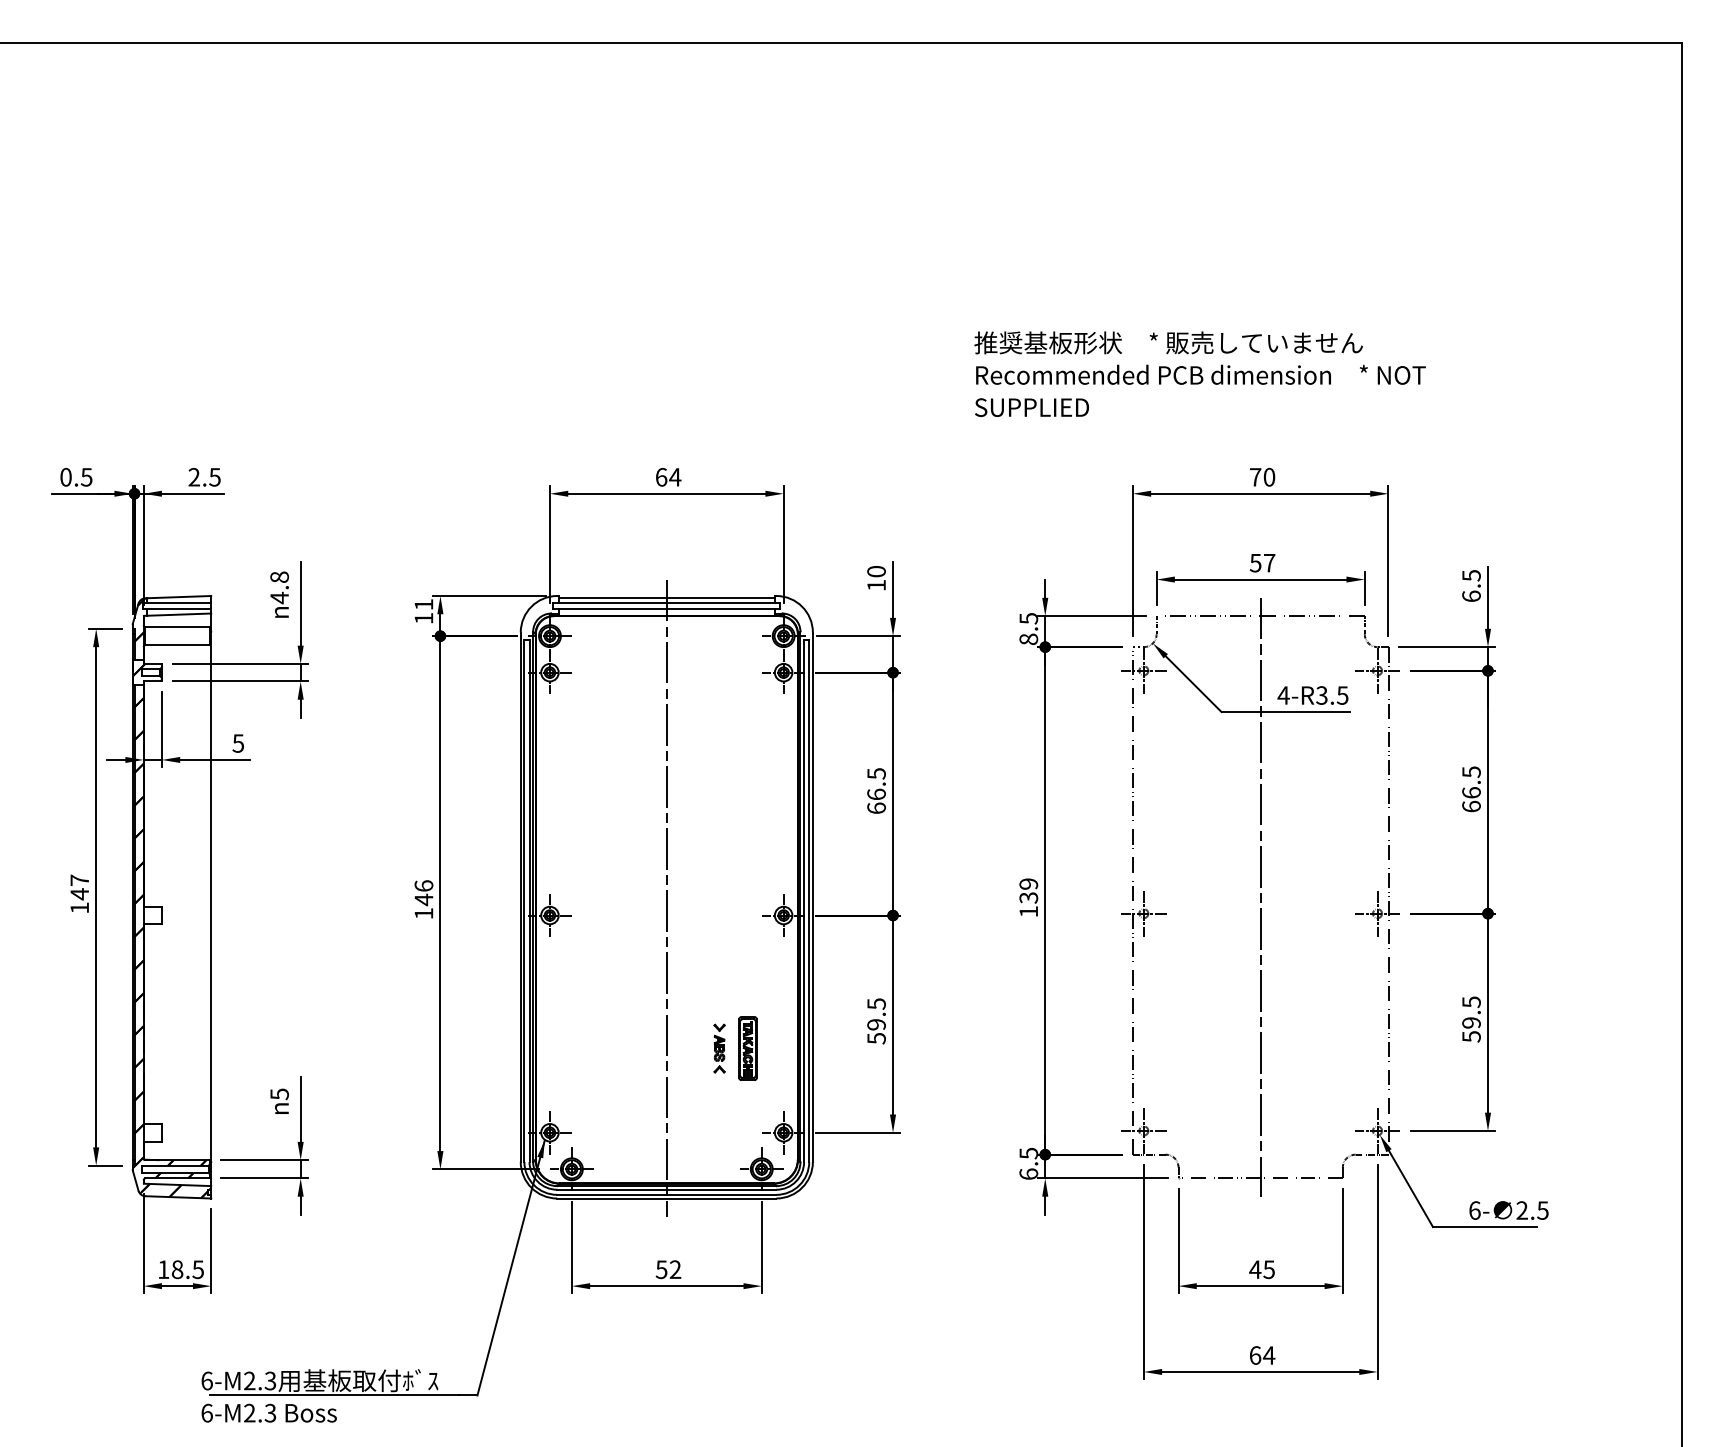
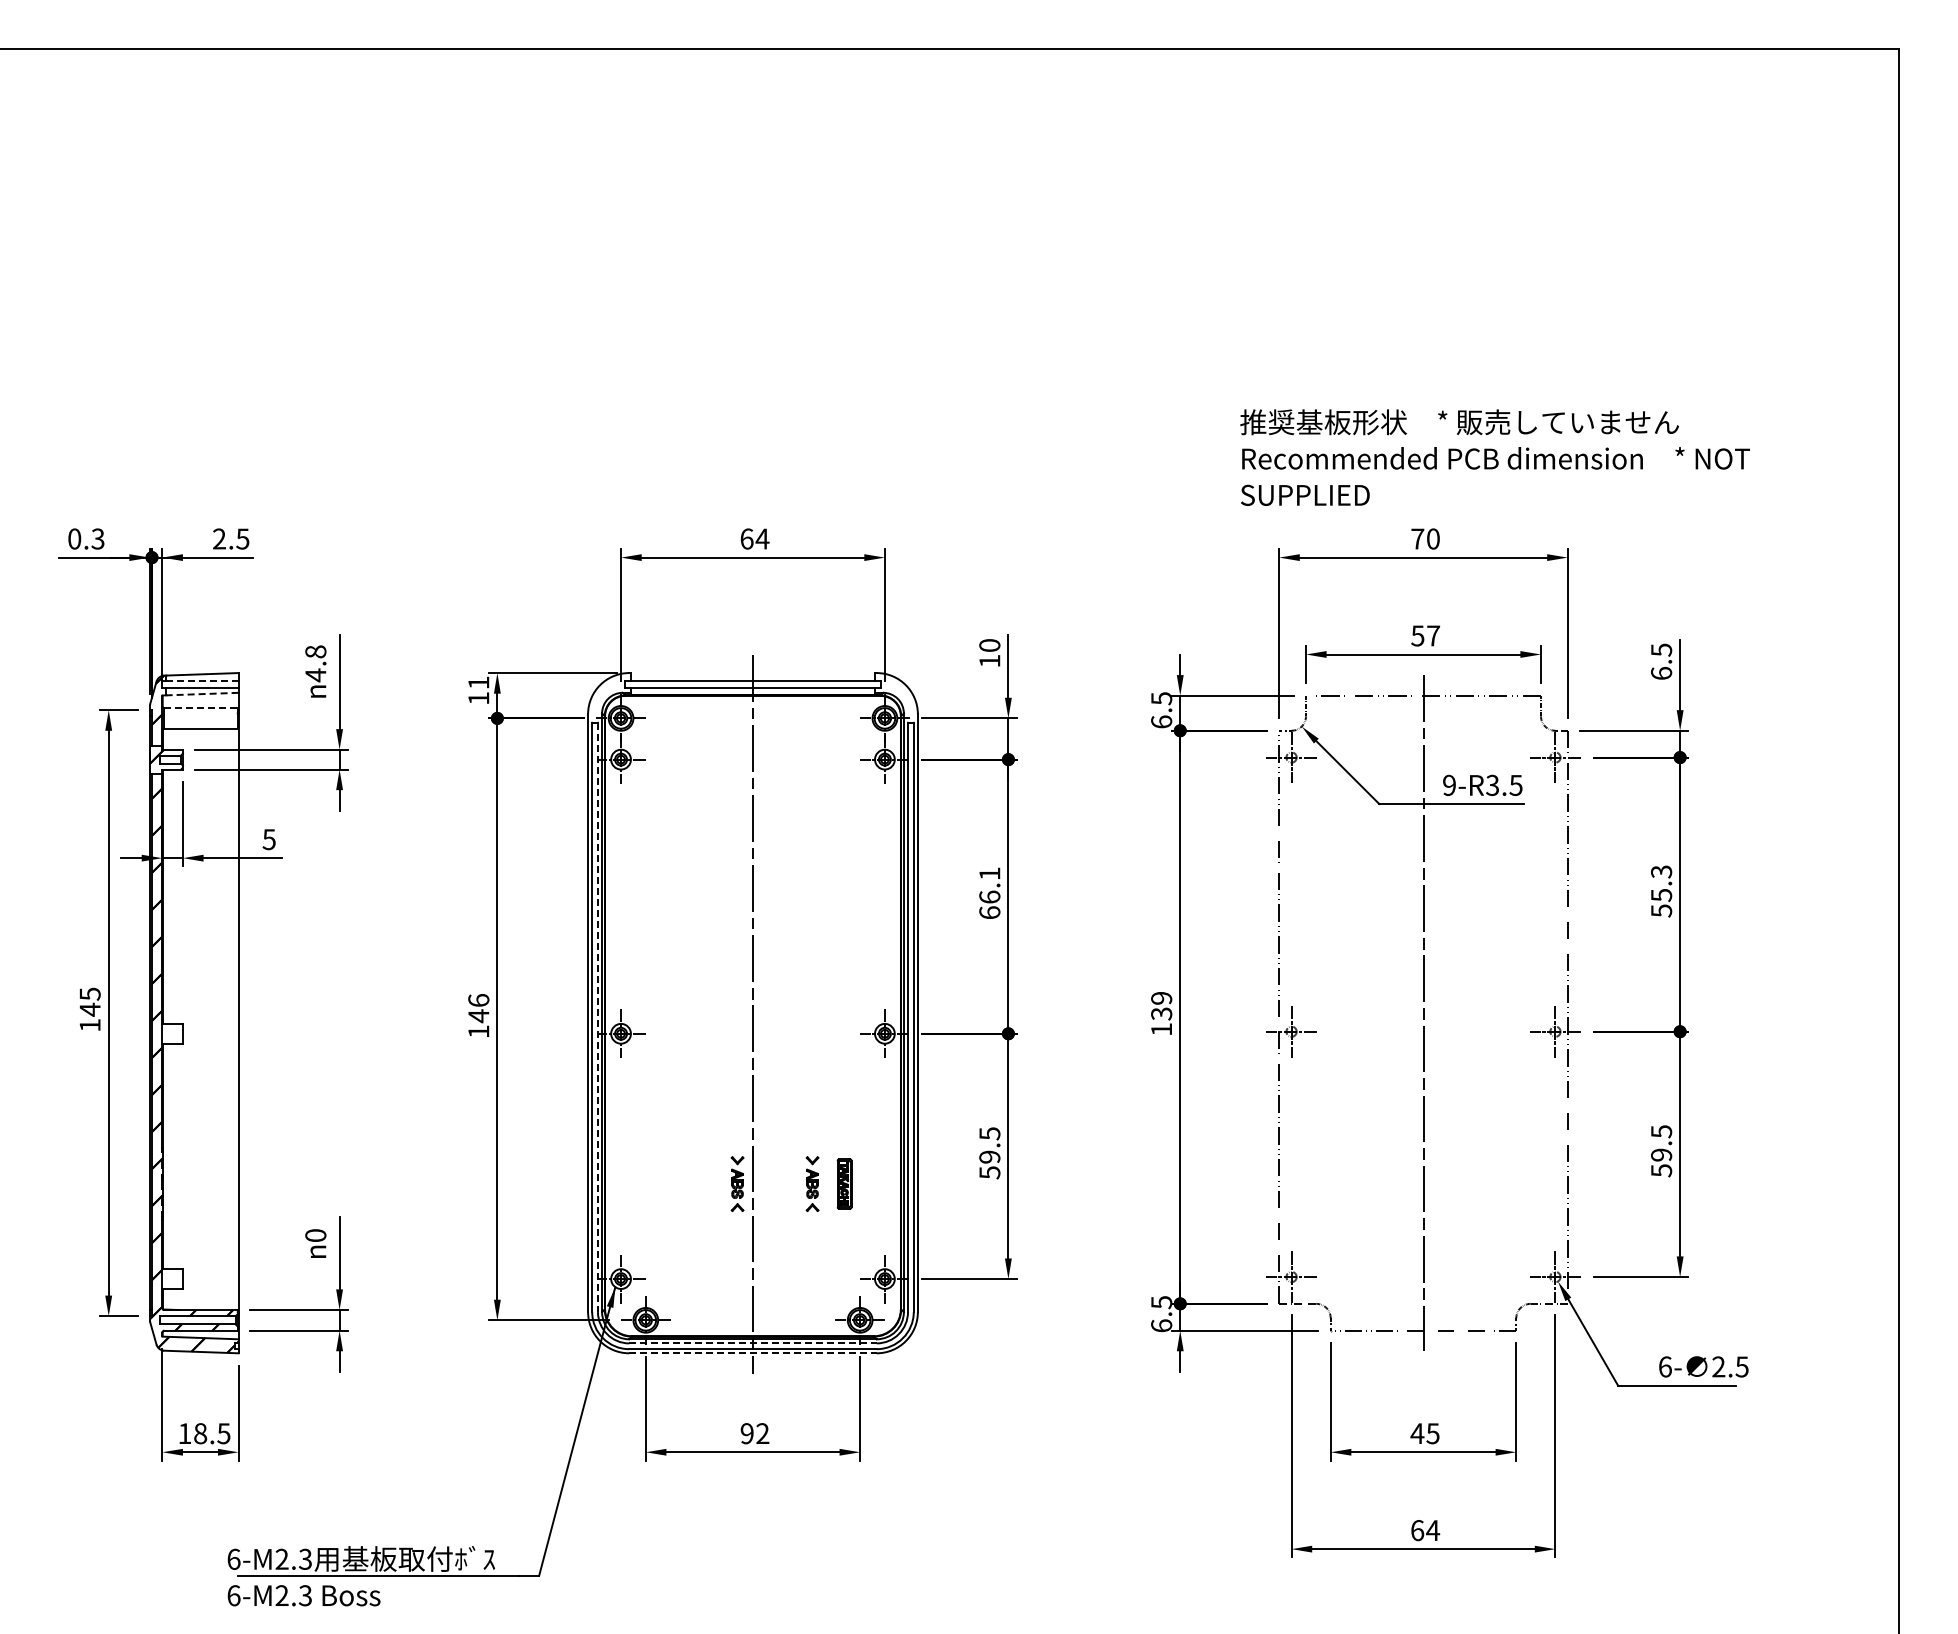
text: (1199, 374) -> (1494, 457), moved
text: (86, 476) -> (97, 538), 0.5 -> 0.3
line: (666, 598) -> (752, 675), removed
line: (179, 603) -> (202, 681), solid -> dashed
line: (179, 615) -> (202, 694), solid -> dashed
line: (178, 627) -> (201, 708), solid -> dashed
text: (1028, 638) -> (1161, 721), 8.5 -> 6.5
text: (1283, 695) -> (1449, 785), 4-R3.5 -> 9-R3.5
text: (876, 773) -> (989, 873), 66.5 -> 66.1
text: (1471, 789) -> (1661, 891), 66.5 -> 55.3
text: (79, 879) -> (89, 993), 147 -> 145
line: (529, 901) -> (597, 1017), solid -> dashed
part: (653, 1048) -> (737, 1184), added
part: (747, 1048) -> (844, 1183), size x0.7
text: (279, 1094) -> (315, 1235), 5 -> 0
line: (666, 1189) -> (752, 1343), solid -> dashed
line: (666, 1198) -> (752, 1353), solid -> dashed
text: (661, 1269) -> (746, 1433), 52 -> 92

